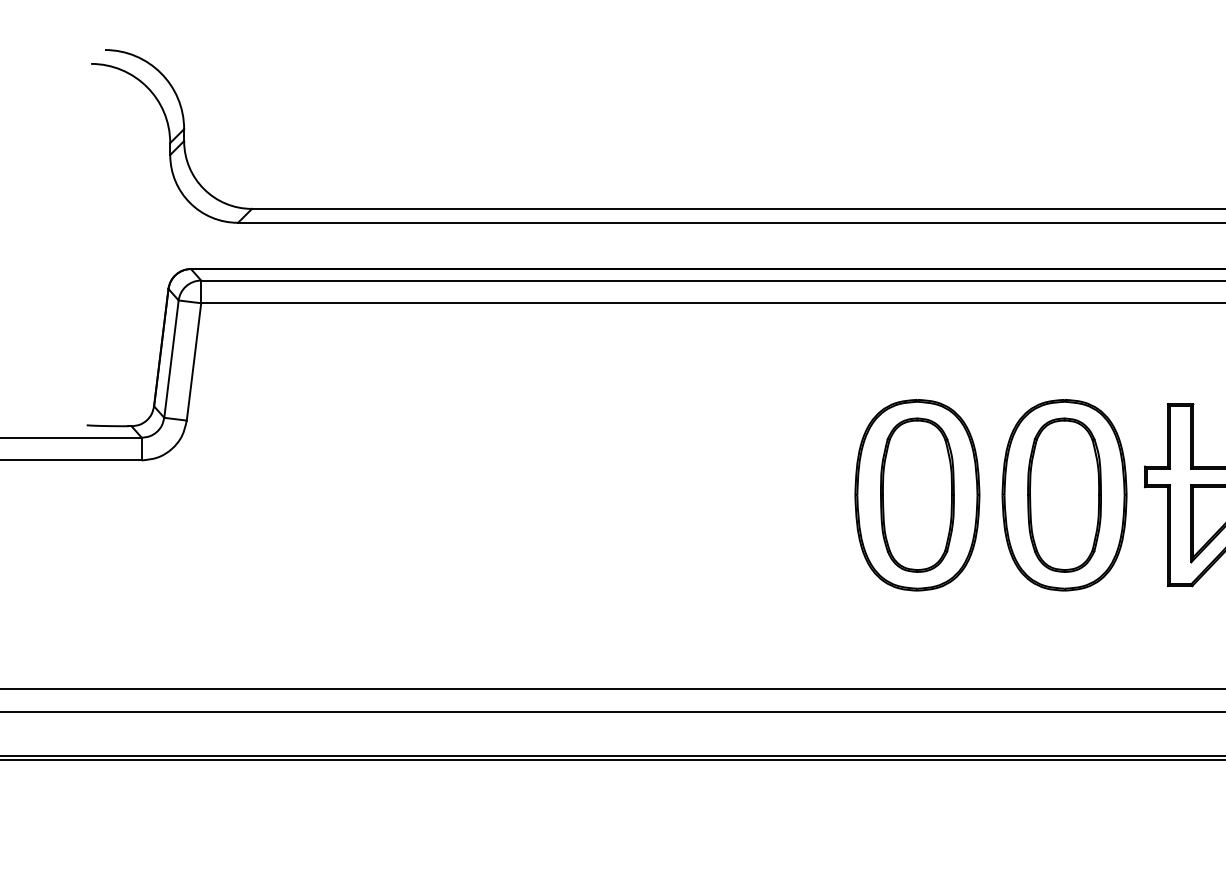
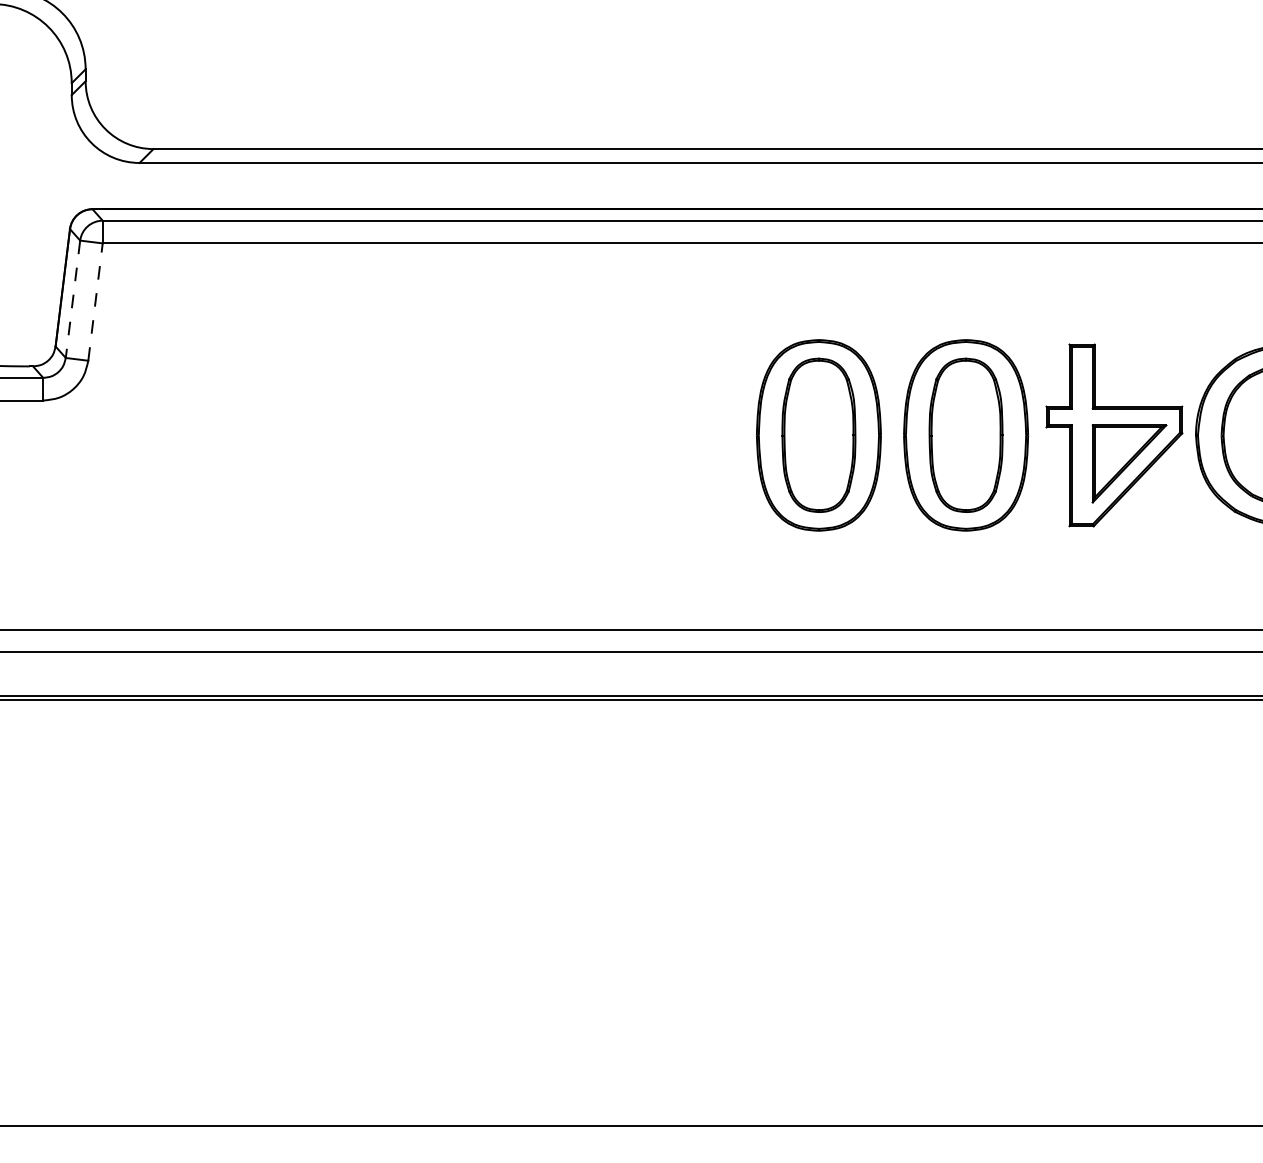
line: (170, 359) -> (72, 299), solid -> dashed
line: (193, 361) -> (95, 301), solid -> dashed

